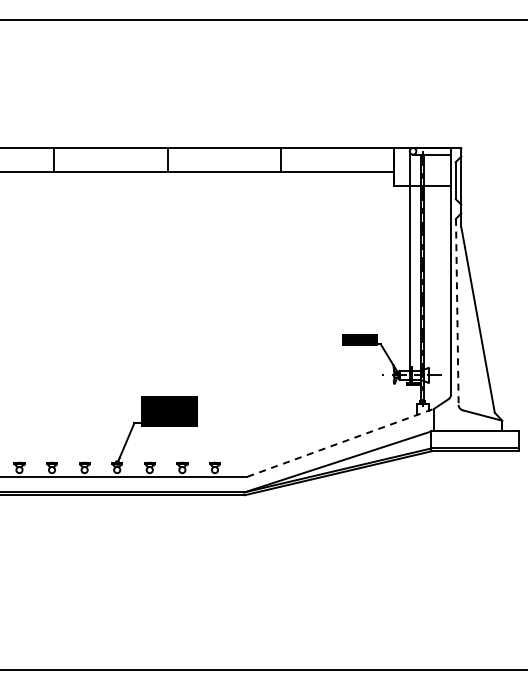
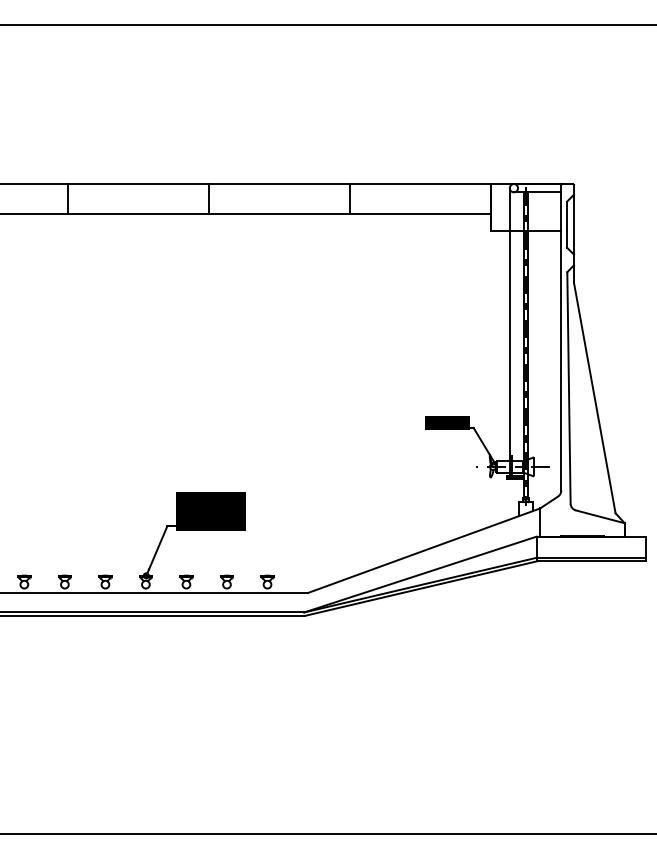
line: (457, 312) -> (569, 388), dashed -> solid
line: (341, 442) -> (424, 550), dashed -> solid

